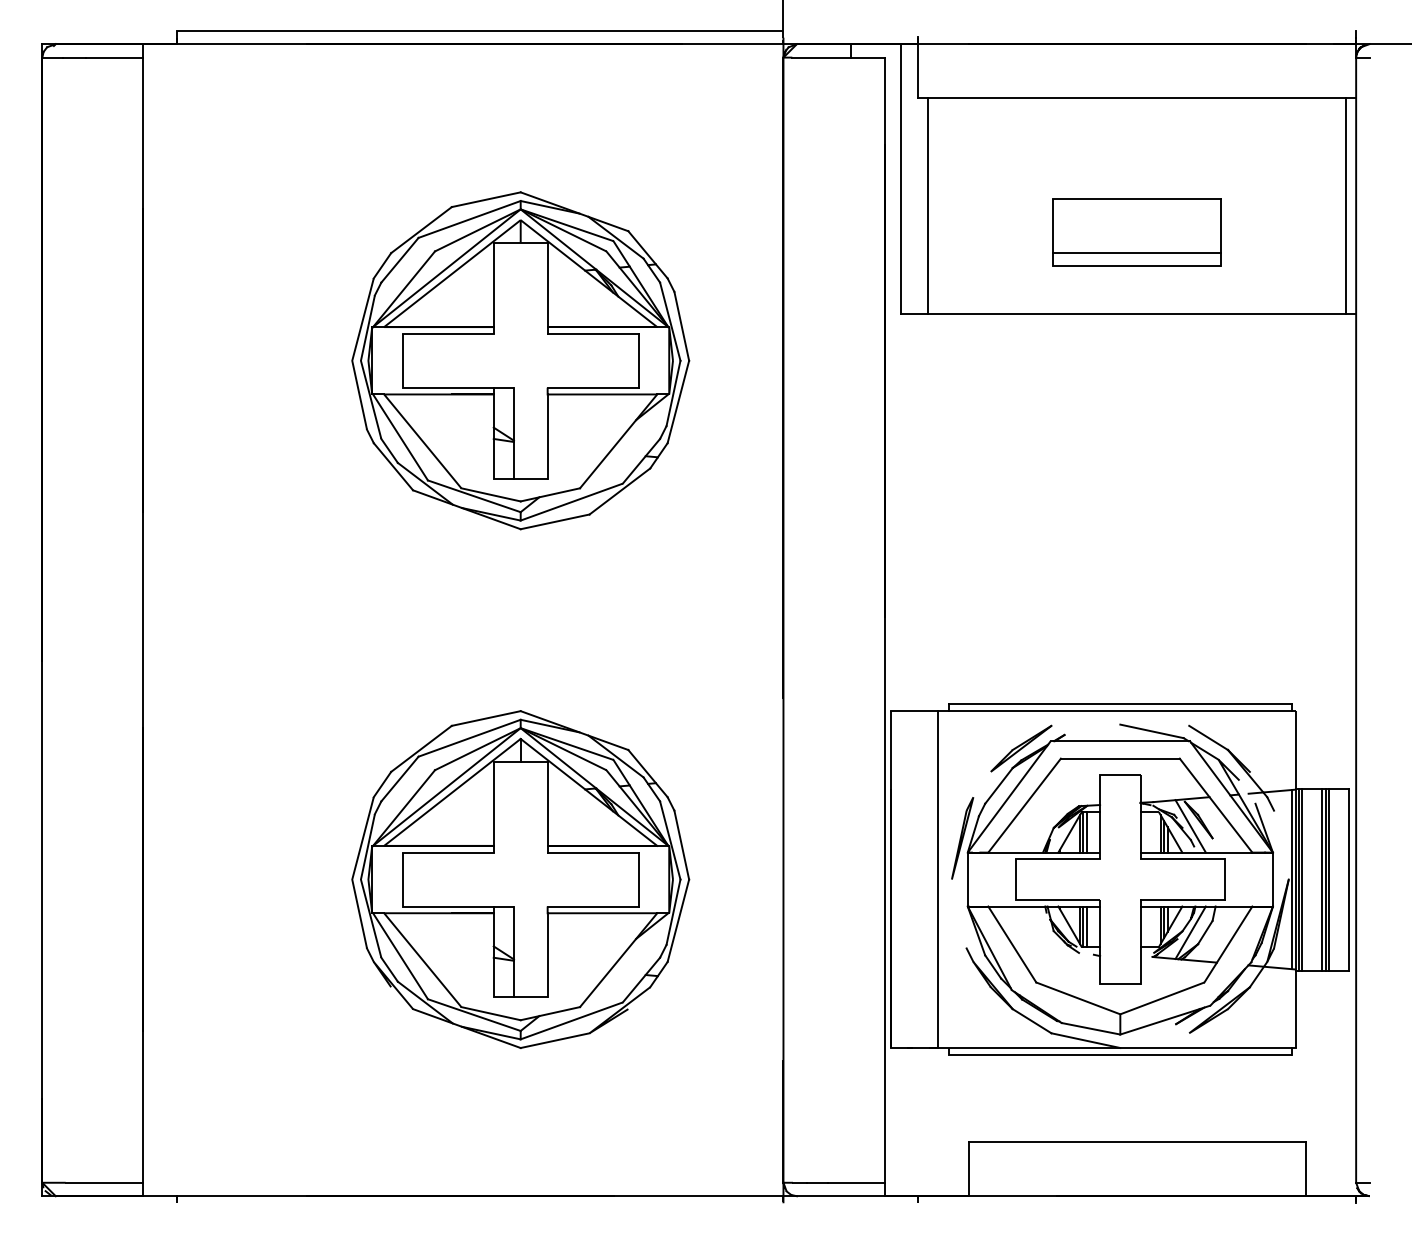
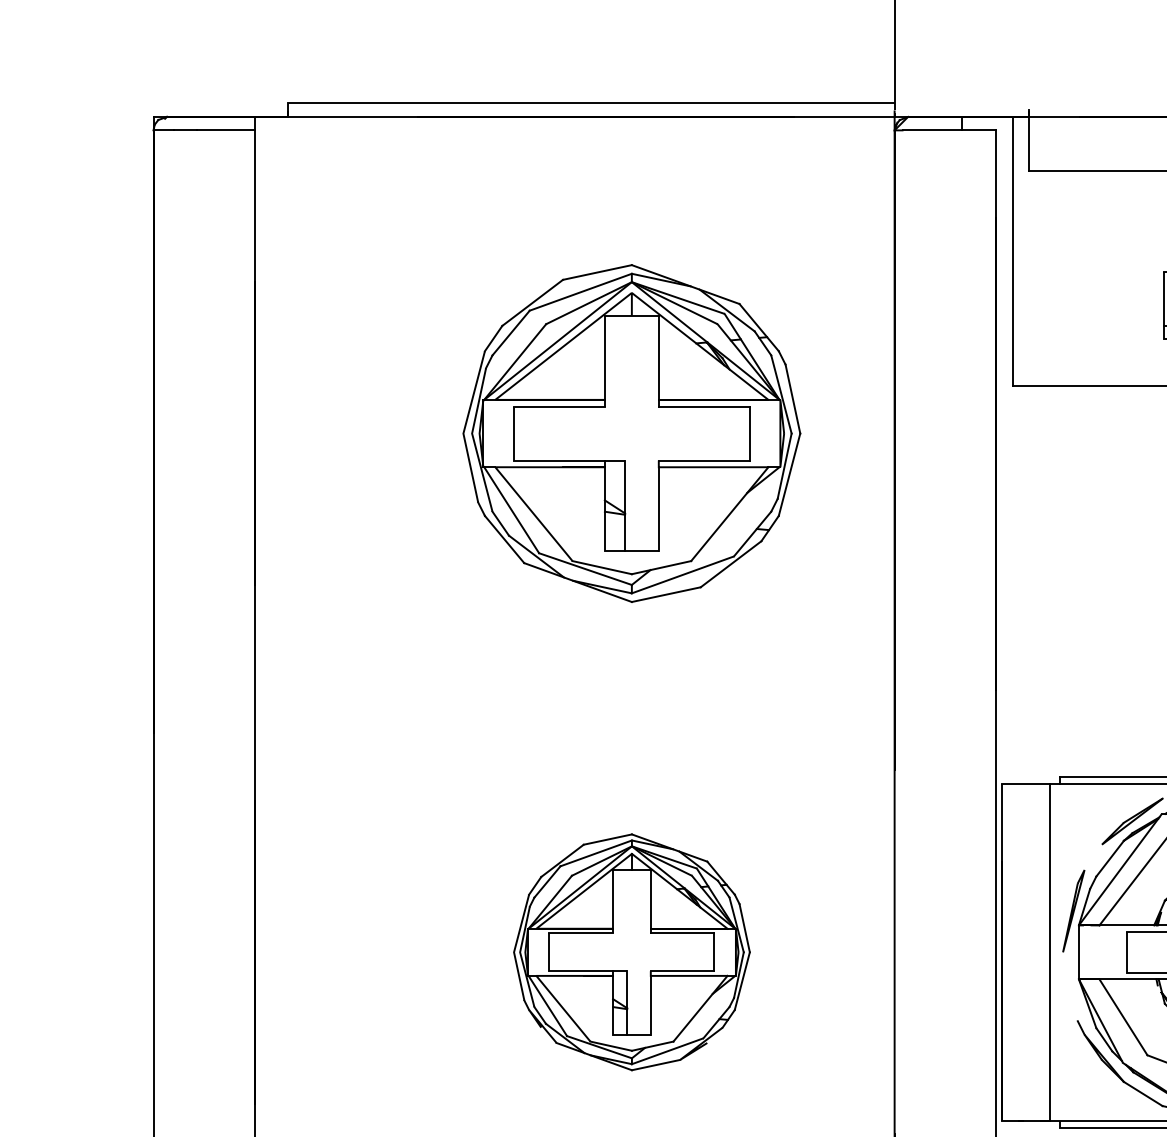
line: (928, 205) -> (1039, 278), removed
part: (520, 879) -> (631, 952), size x0.7

